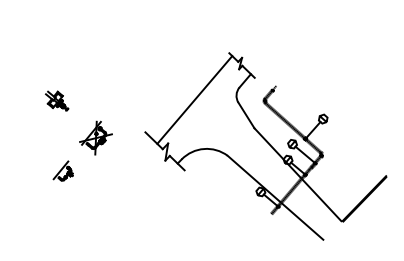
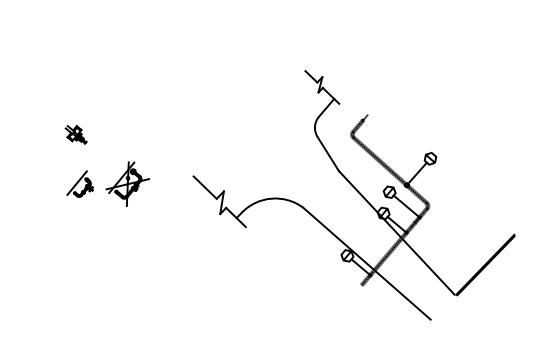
line: (194, 99) -> (259, 132), removed
part: (57, 100) -> (76, 134), size x0.7
part: (62, 170) -> (79, 183), moved

